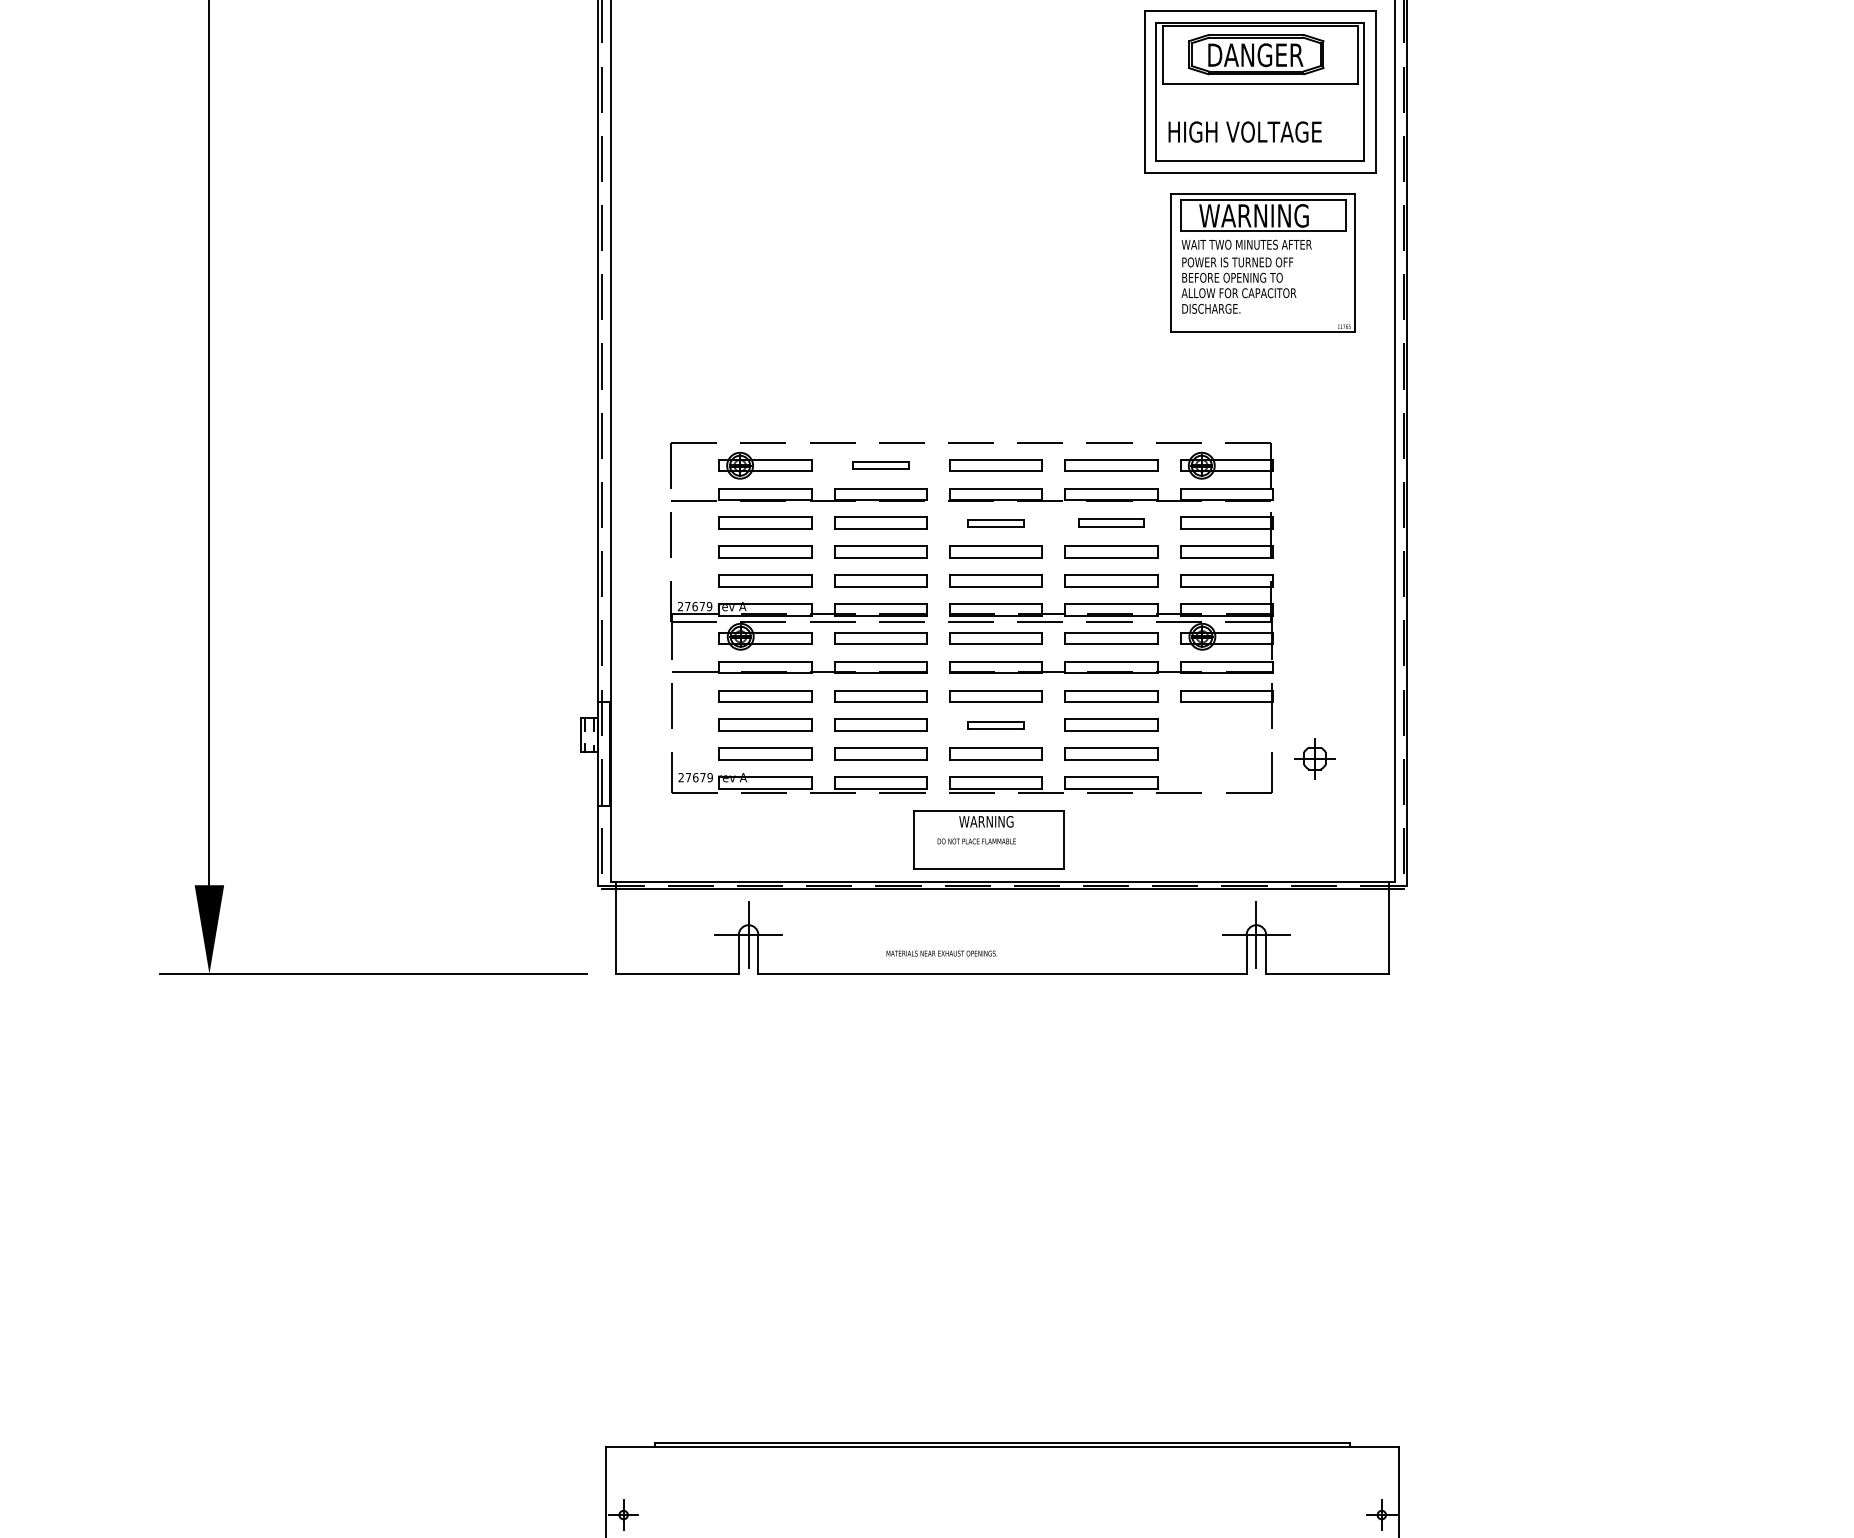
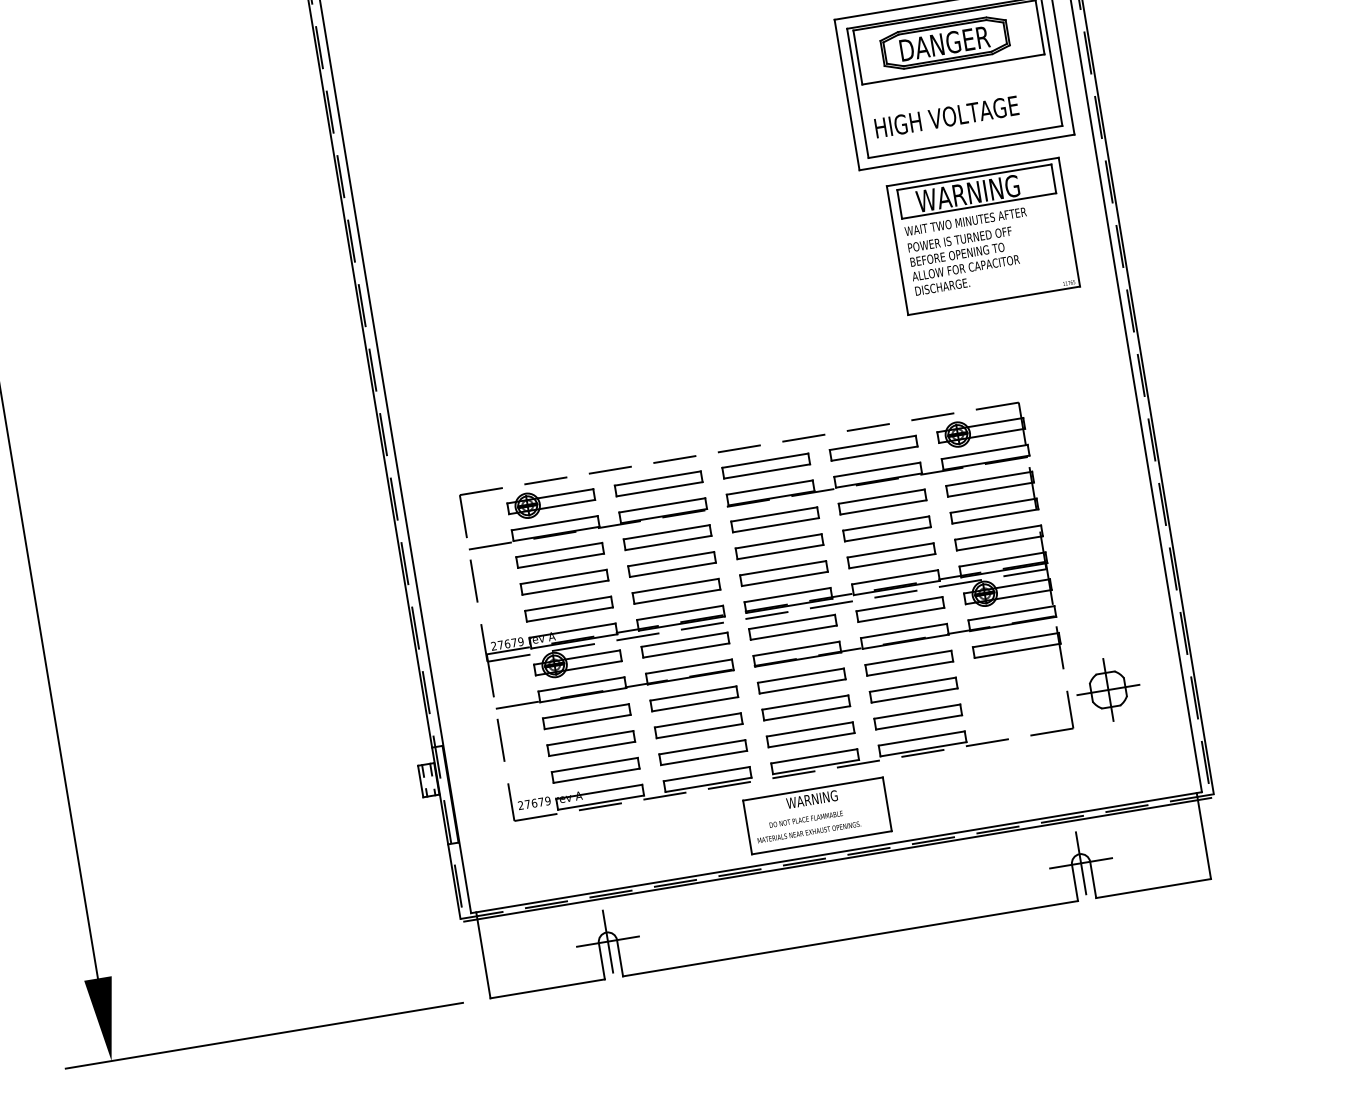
part: (880, 465) -> (658, 483), size x1.67
part: (995, 522) -> (774, 519), size x1.67
part: (1111, 522) -> (882, 501), size x1.43
part: (995, 724) -> (805, 707), size x1.67
part: (1314, 758) -> (1108, 689), size x1.67
text: (941, 953) -> (808, 832), moved

